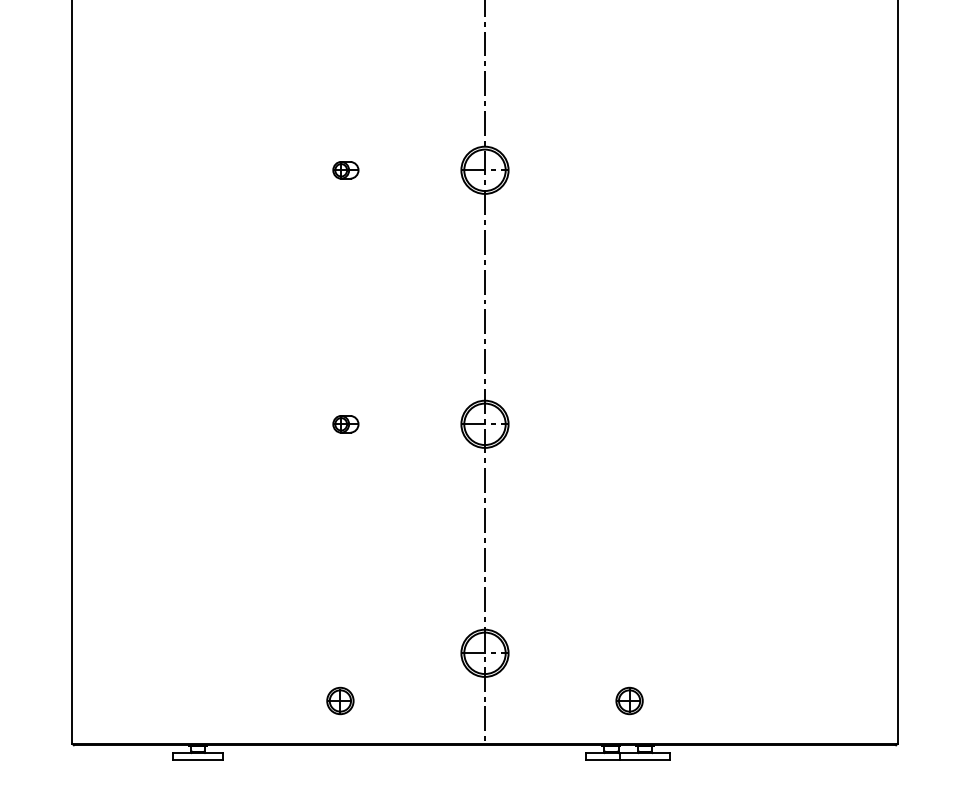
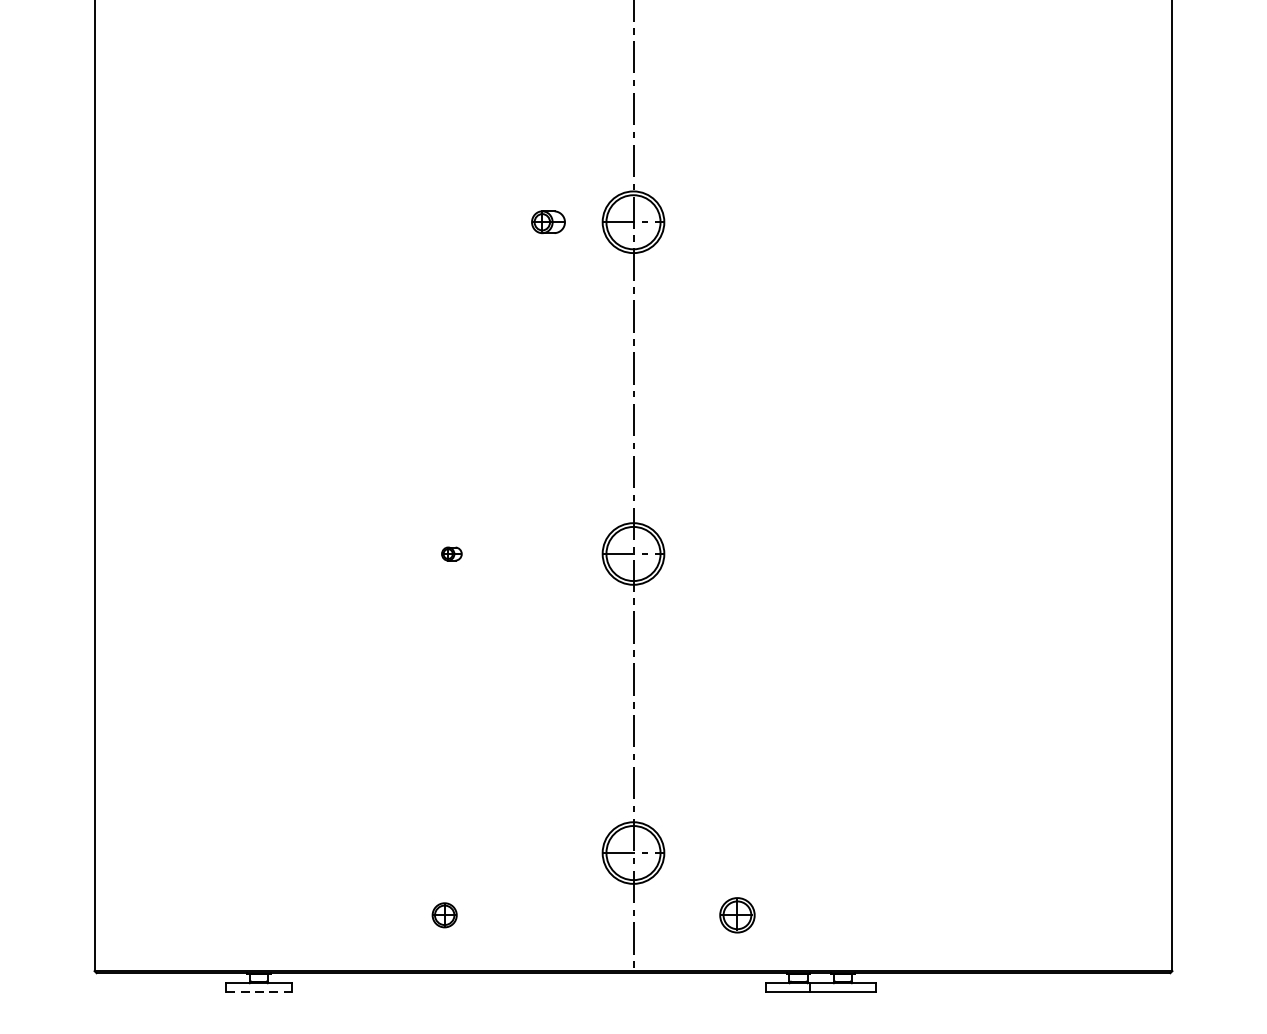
part: (345, 170) -> (547, 222), moved
part: (345, 424) -> (451, 554), size x0.6
part: (340, 700) -> (444, 914), size x0.7
part: (629, 700) -> (737, 914), moved
line: (198, 759) -> (259, 991), solid -> dashed

